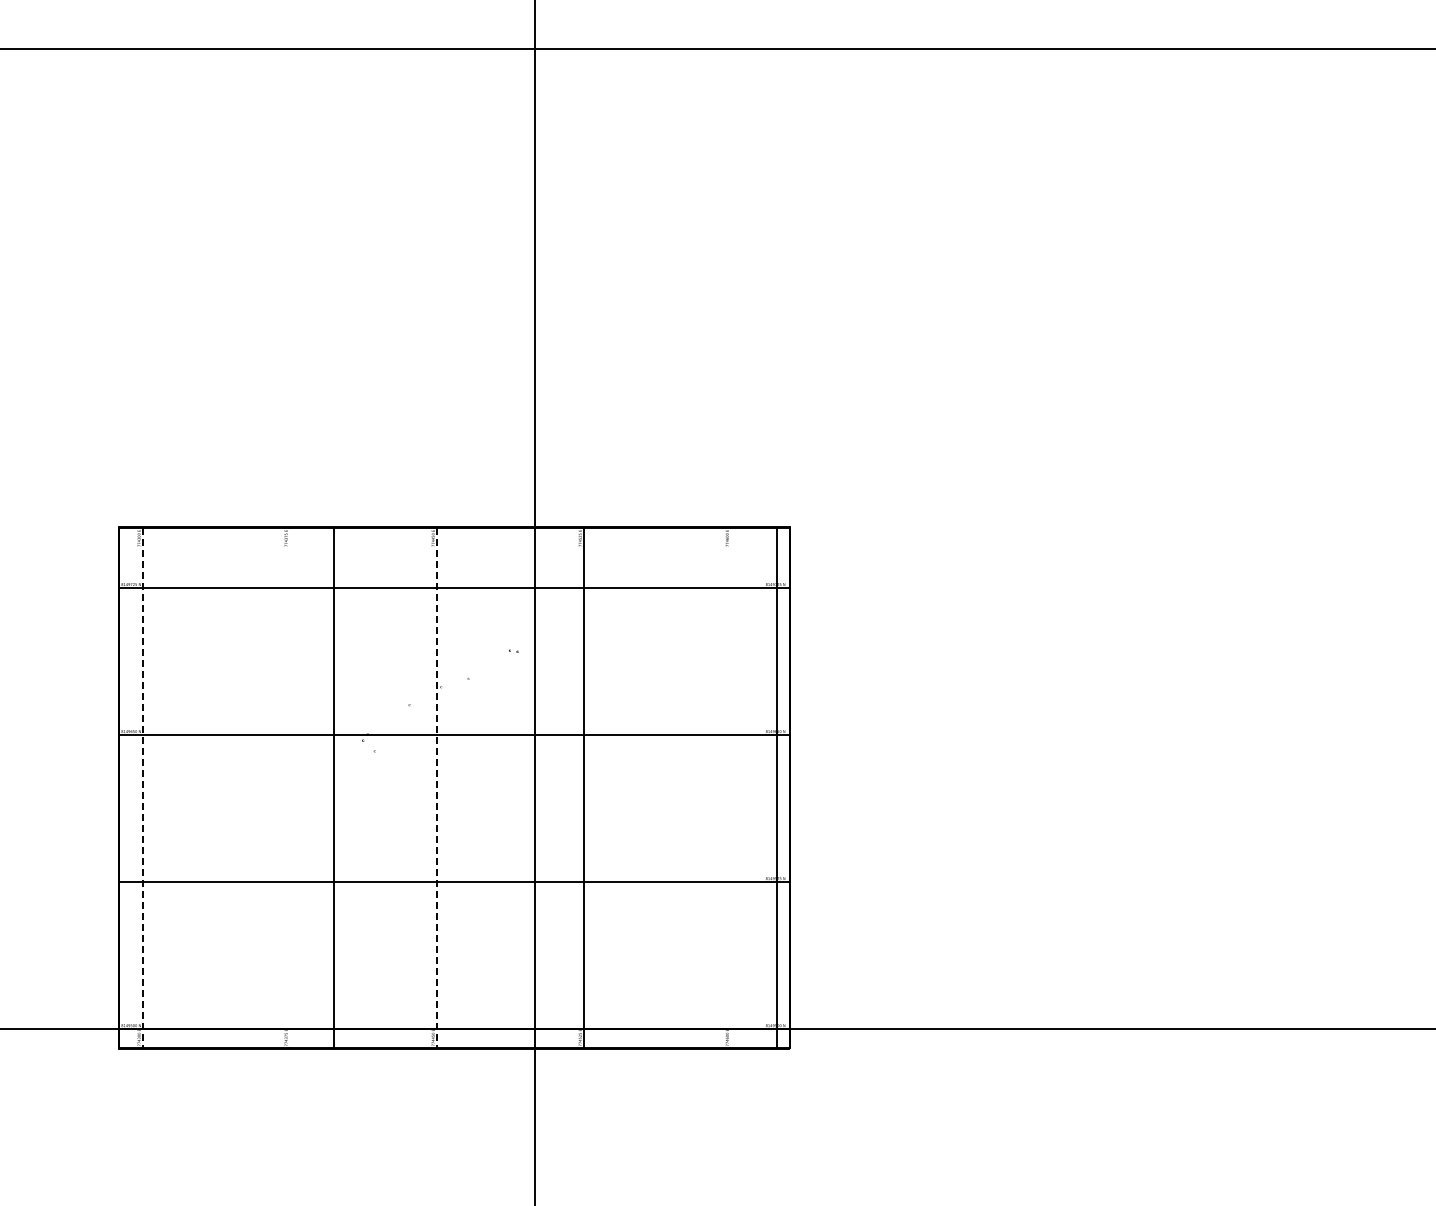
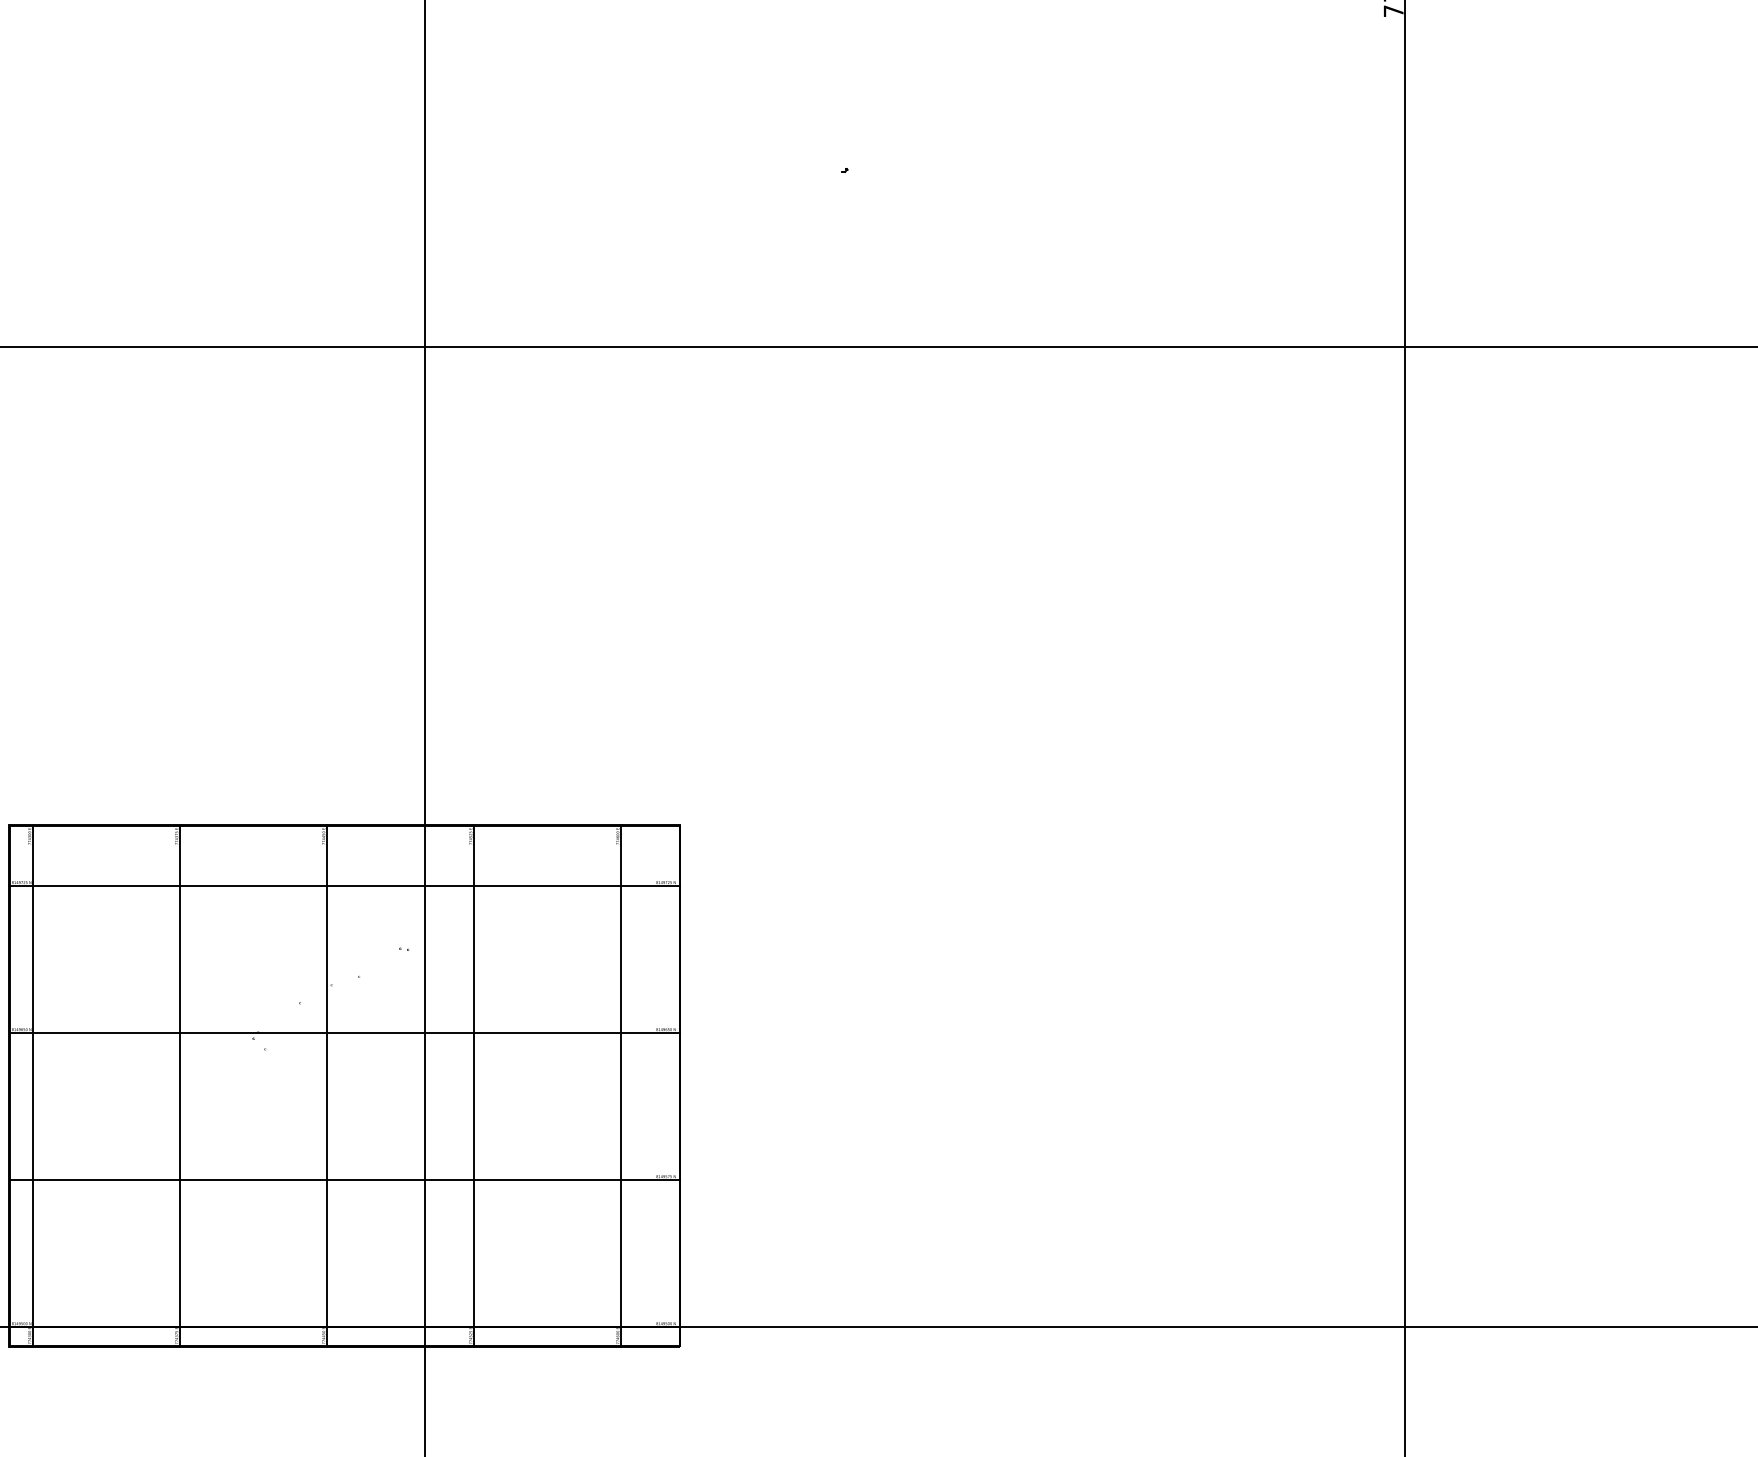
line: (334, 787) -> (180, 1085), moved
line: (777, 787) -> (621, 1085), moved
line: (143, 788) -> (33, 1086), dashed -> solid
line: (437, 788) -> (327, 1086), dashed -> solid

